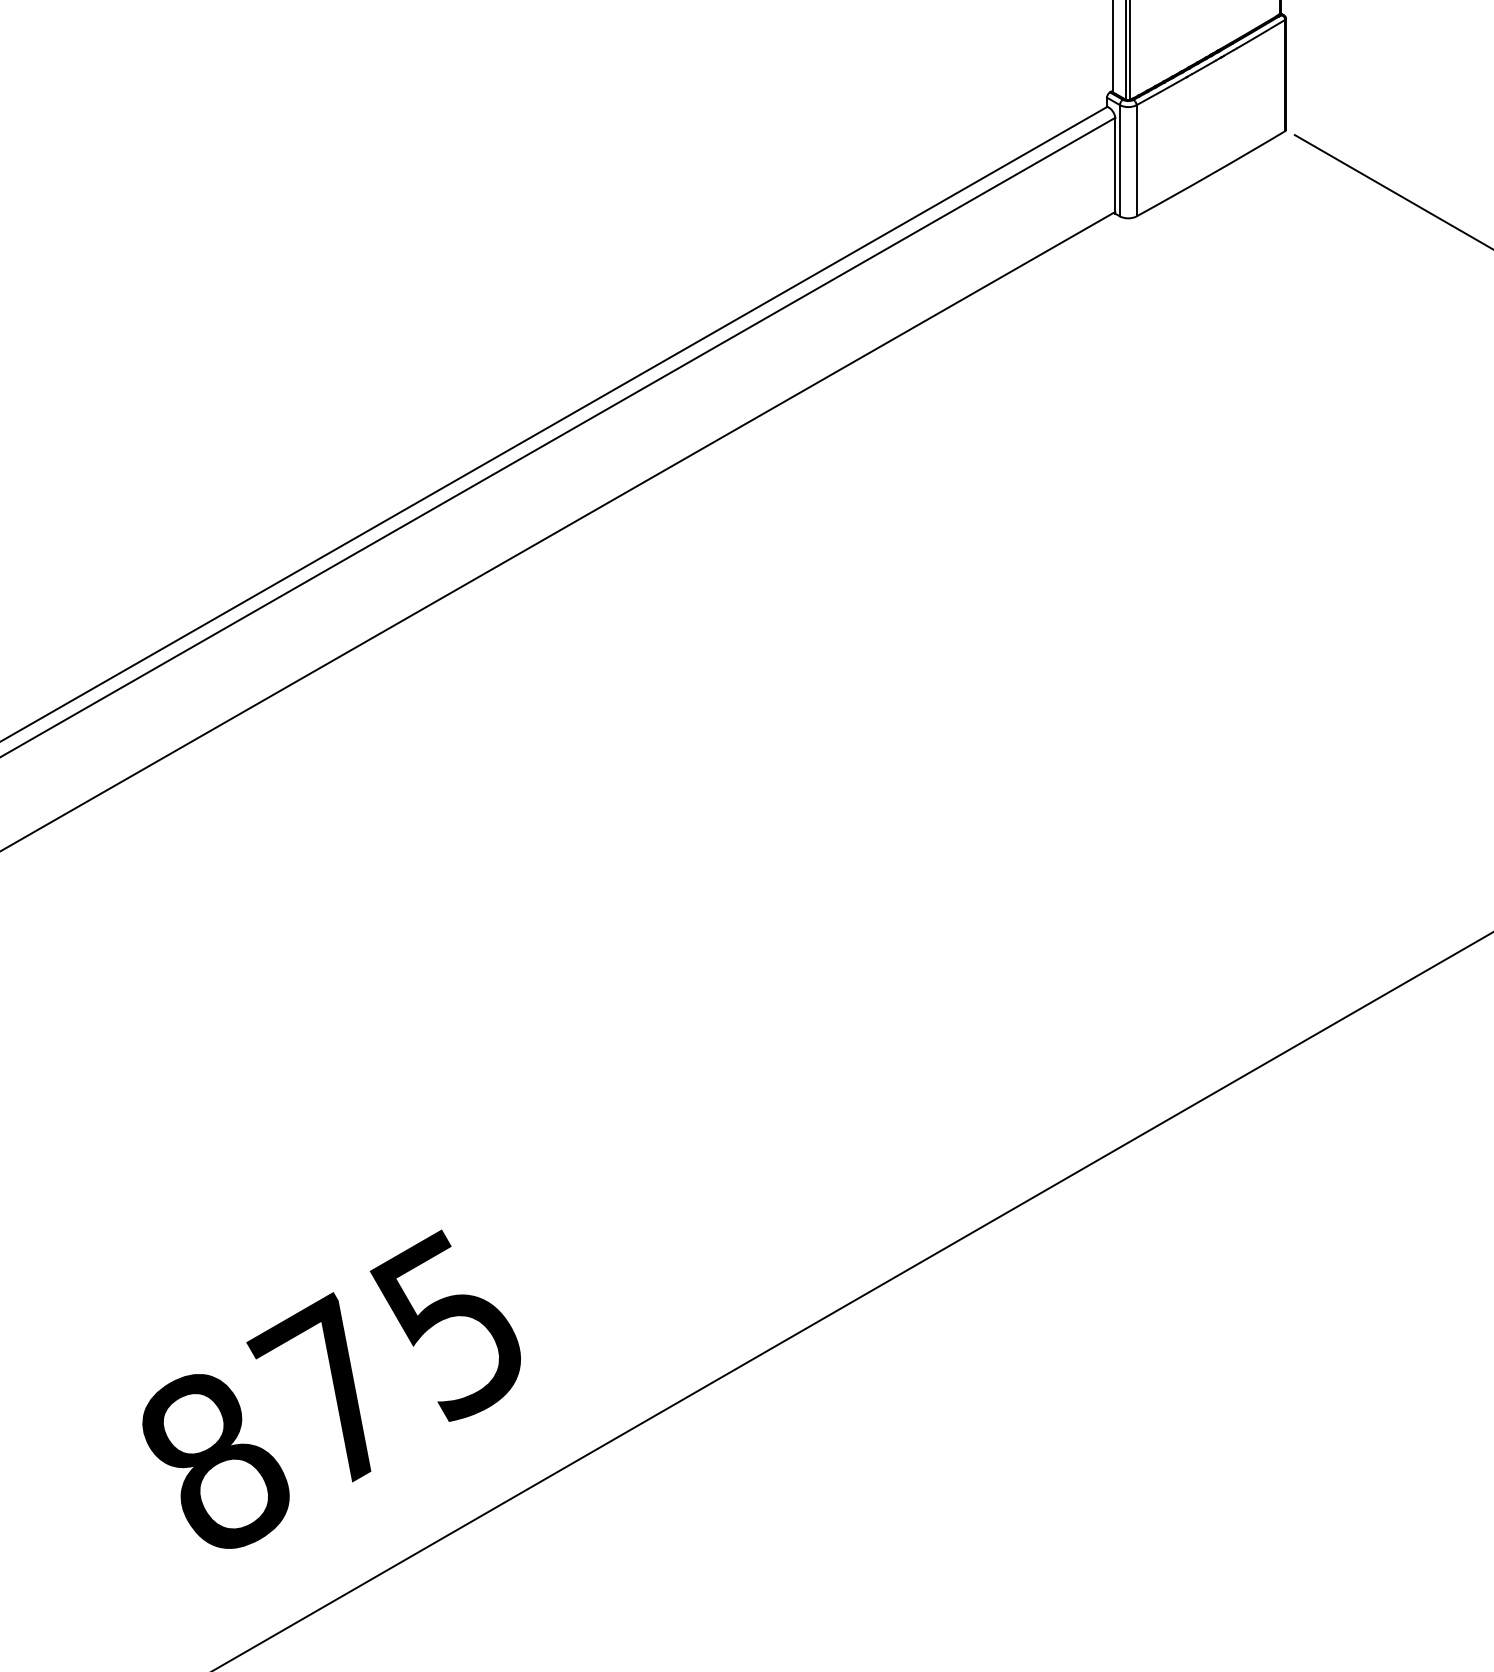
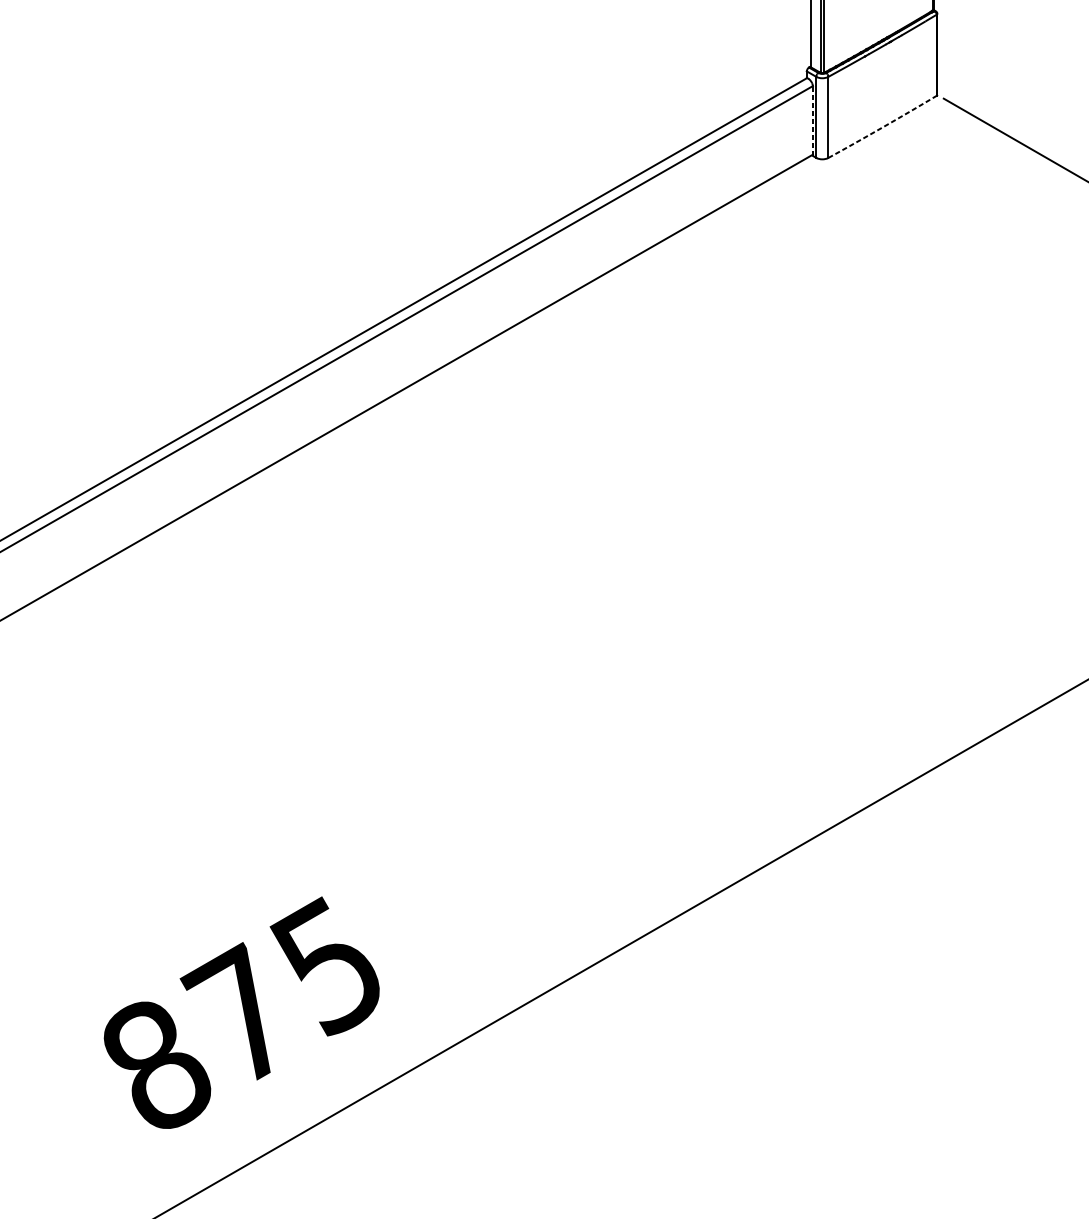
line: (1115, 166) -> (813, 121), solid -> dashed
arc: (1211, 174) -> (883, 127), solid -> dashed

